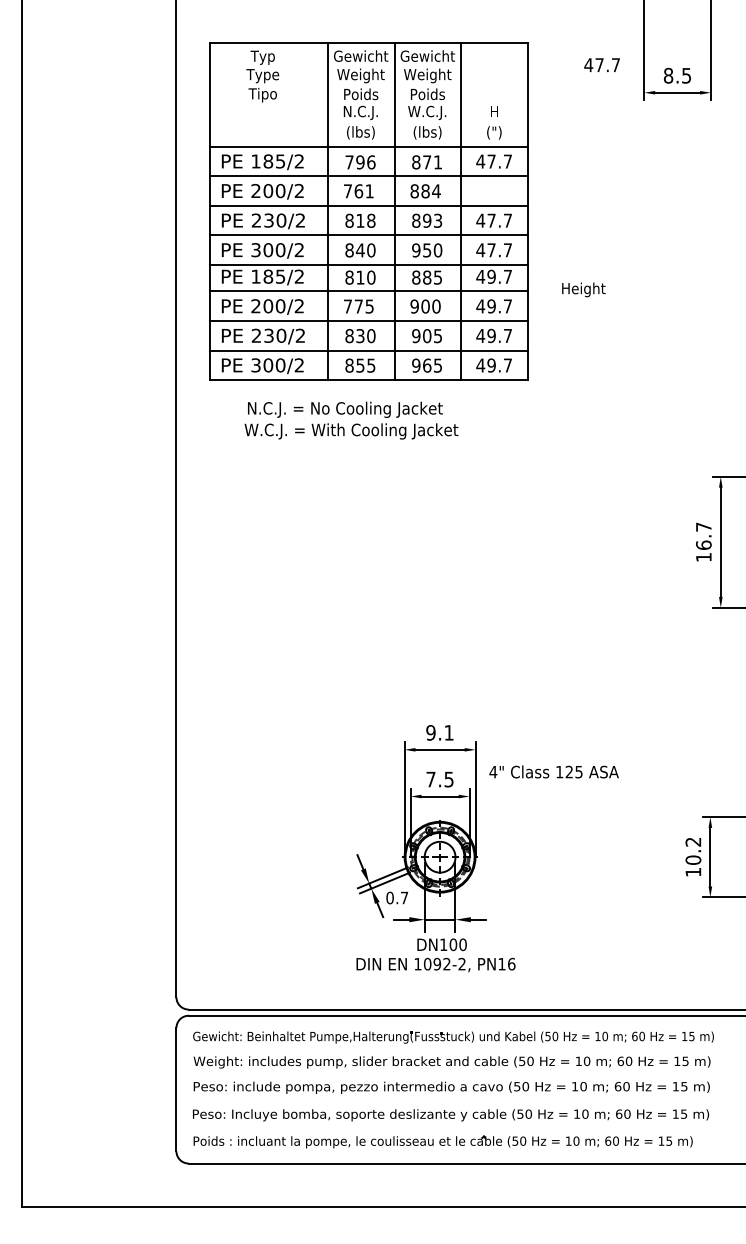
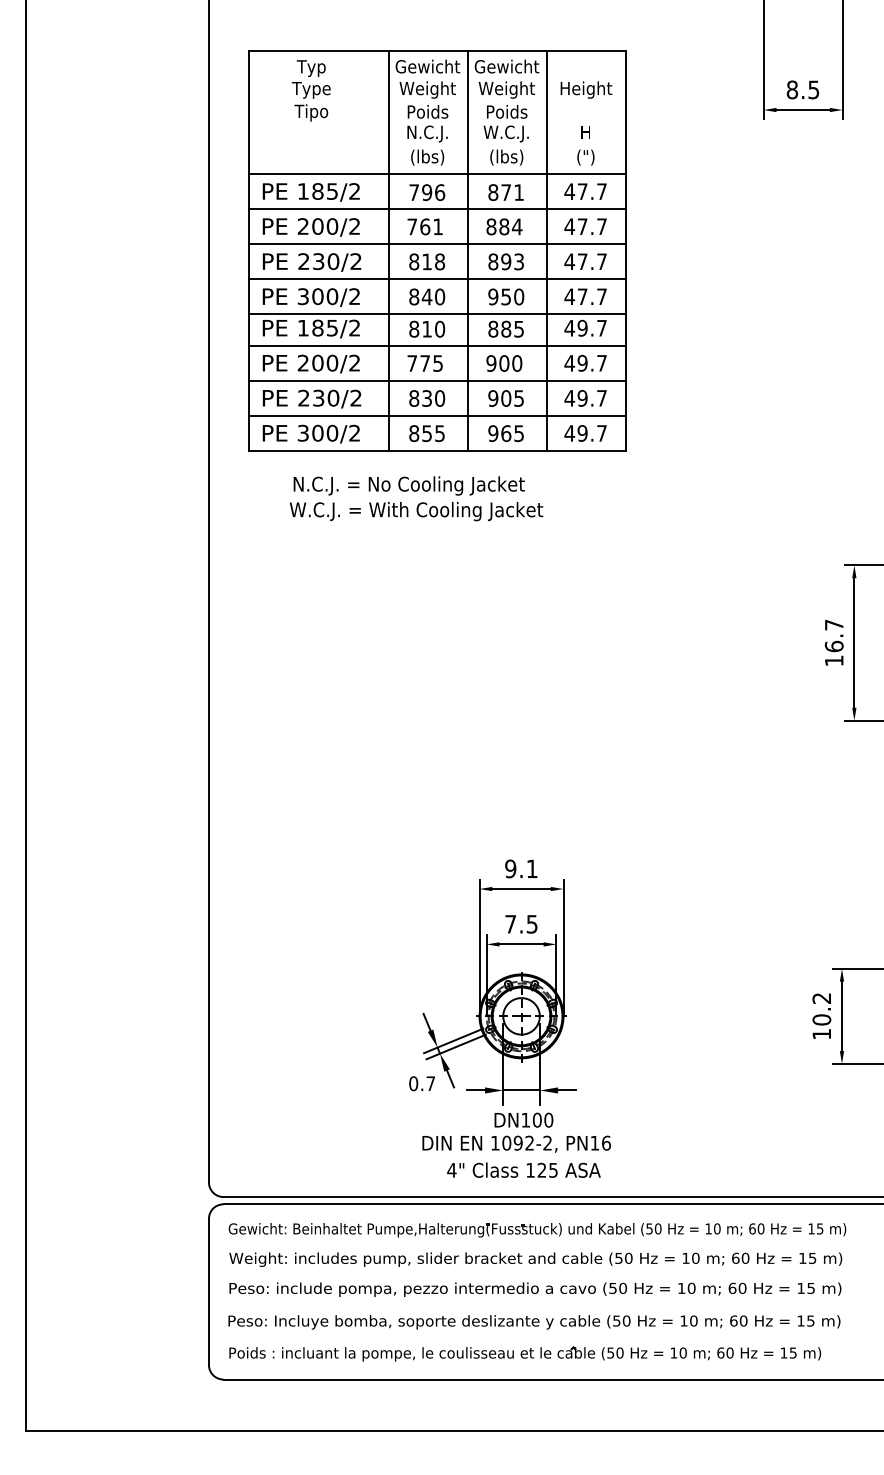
text: (601, 64) -> (584, 225), moved
text: (583, 289) -> (586, 89), moved
text: (553, 771) -> (523, 1169), moved
text: (397, 897) -> (422, 1083), moved

